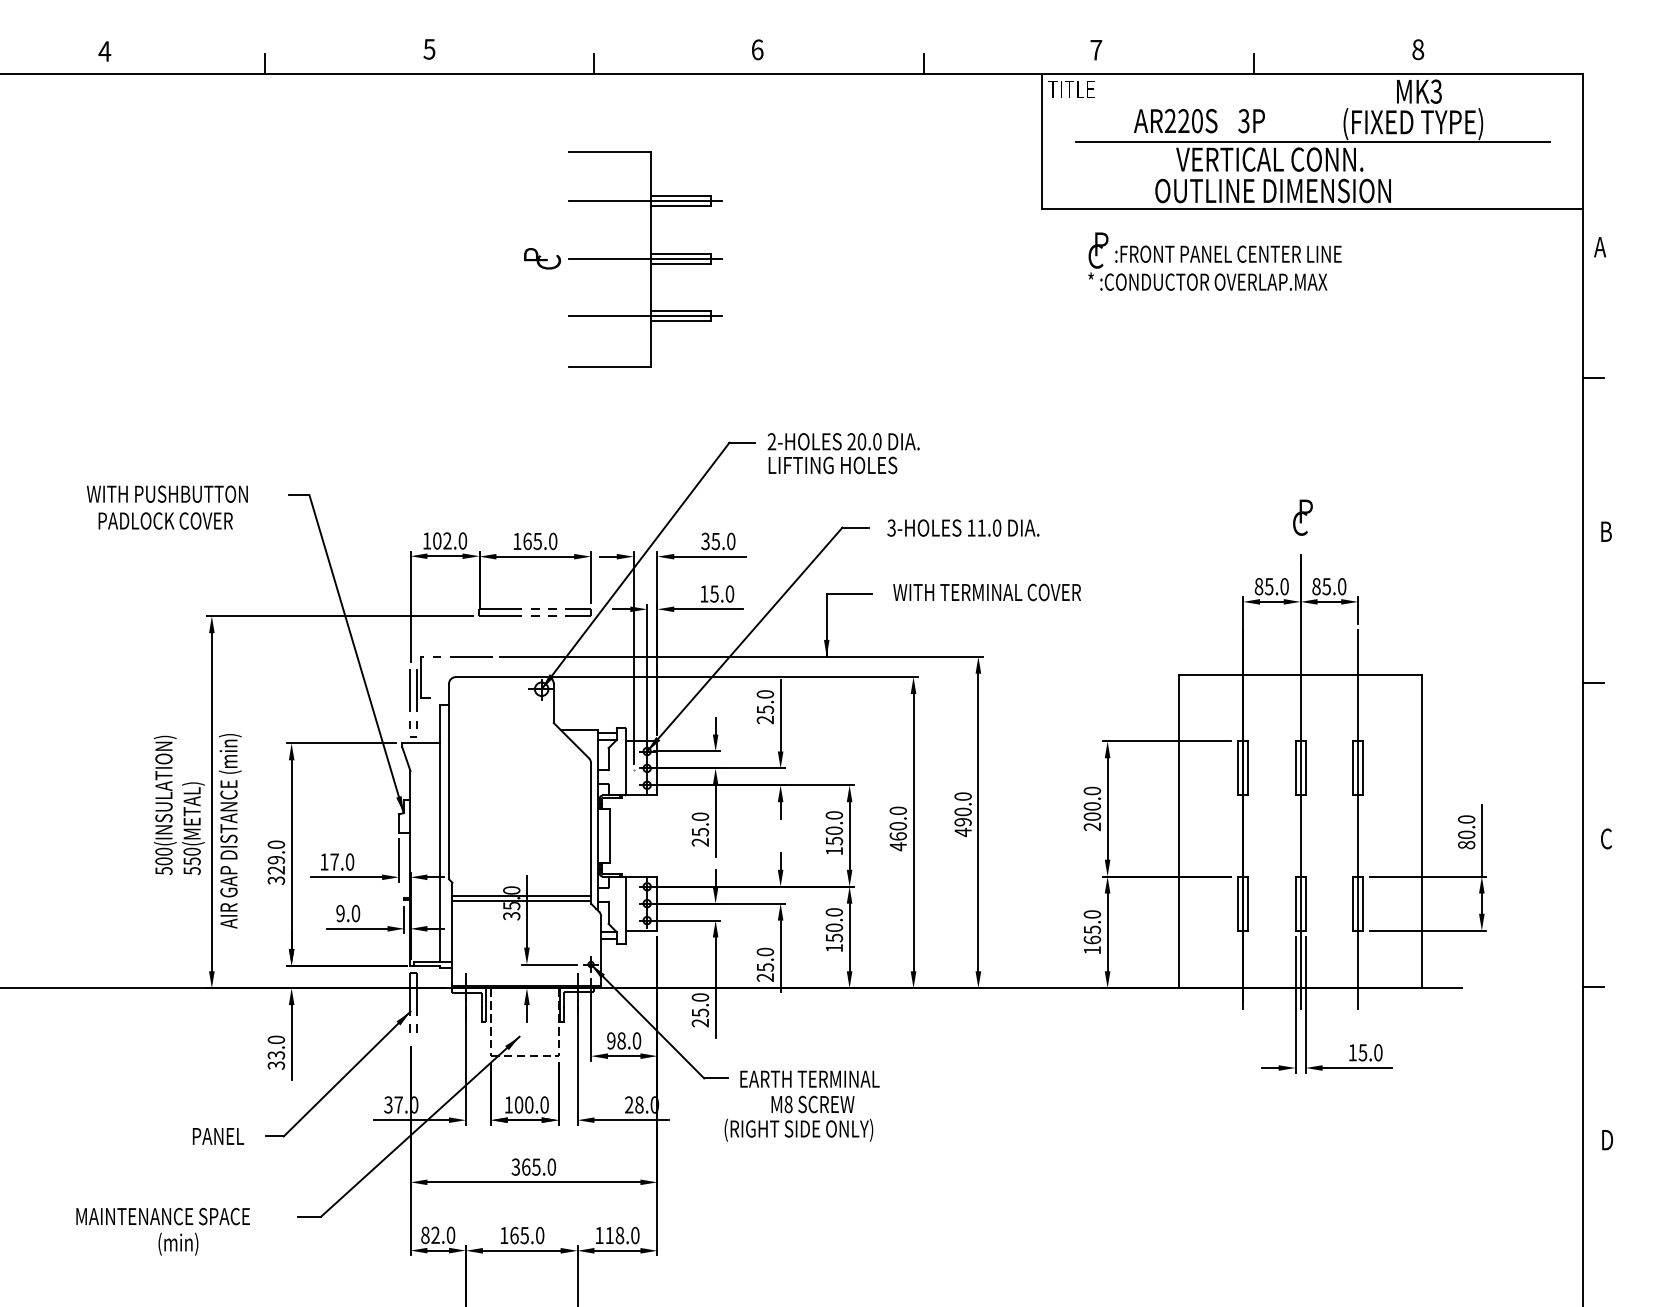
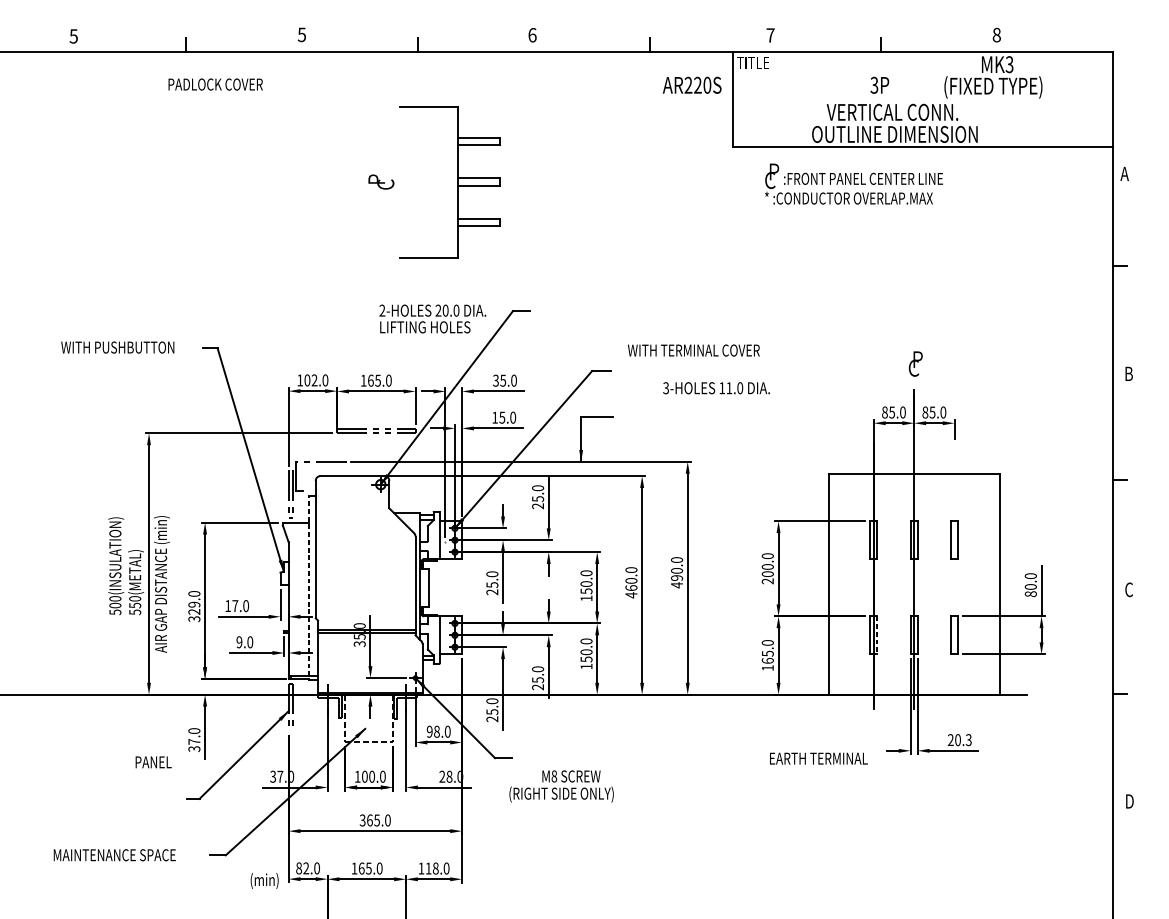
text: (104, 51) -> (73, 36), 4 -> 5
text: (1175, 121) -> (692, 85), moved
line: (1312, 141) -> (922, 99), removed
line: (644, 201) -> (453, 141), removed
line: (644, 258) -> (453, 181), removed
line: (644, 316) -> (453, 222), removed
text: (843, 453) -> (432, 318), moved
text: (165, 520) -> (215, 84), moved
text: (963, 527) -> (716, 387), moved
text: (986, 592) -> (693, 350), moved
line: (1358, 819) -> (954, 576), removed
line: (439, 833) -> (309, 586), solid -> dashed
line: (1248, 904) -> (877, 635), solid -> dashed
text: (1365, 1052) -> (959, 739), 15.0 -> 20.3
text: (276, 1055) -> (194, 742), 33.0 -> 37.0
text: (809, 1078) -> (818, 758), moved
text: (218, 1136) -> (153, 762), moved
text: (178, 1243) -> (264, 880), moved

